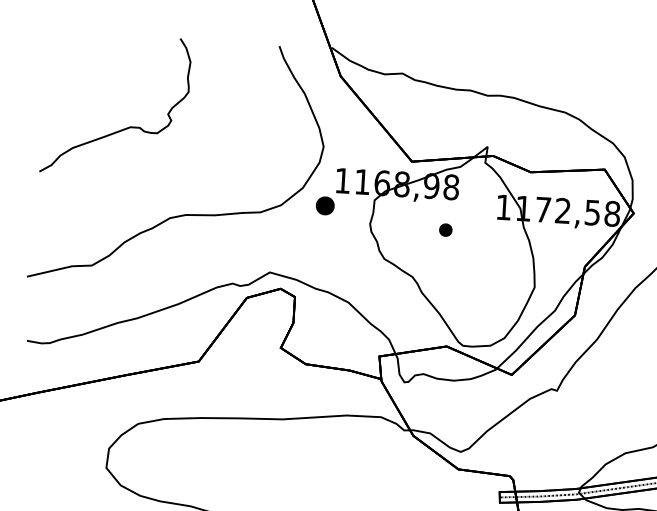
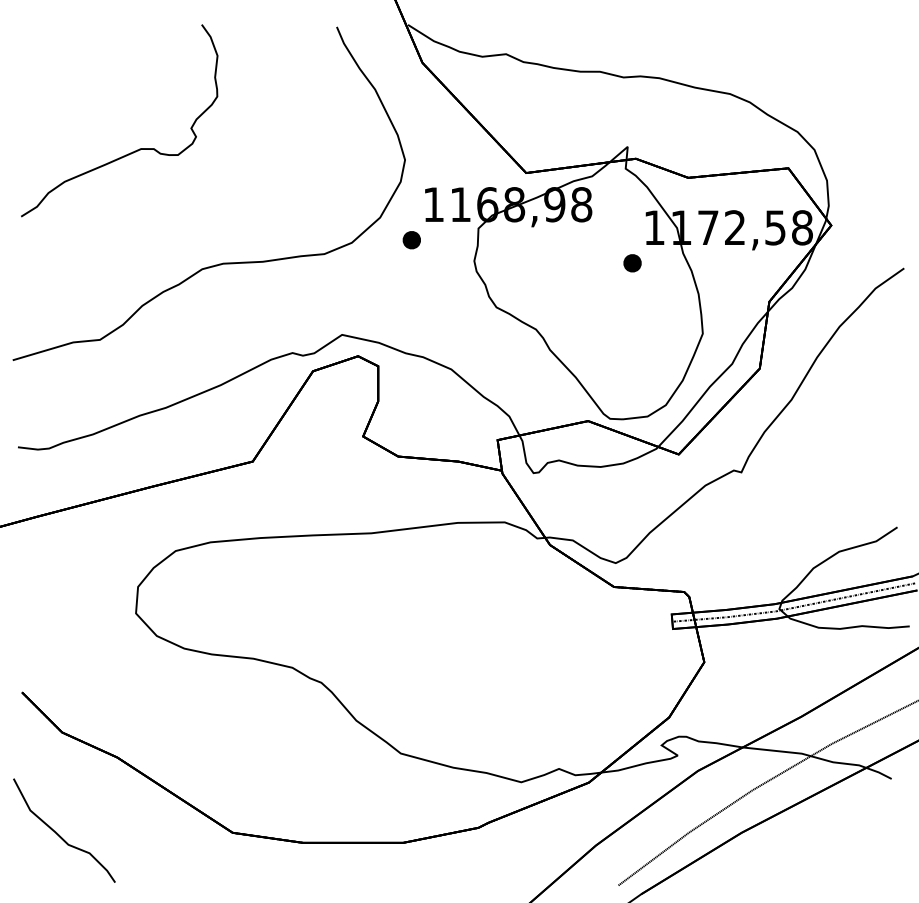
part: (324, 206) -> (411, 240), size x0.71
part: (445, 230) -> (632, 263), moved

